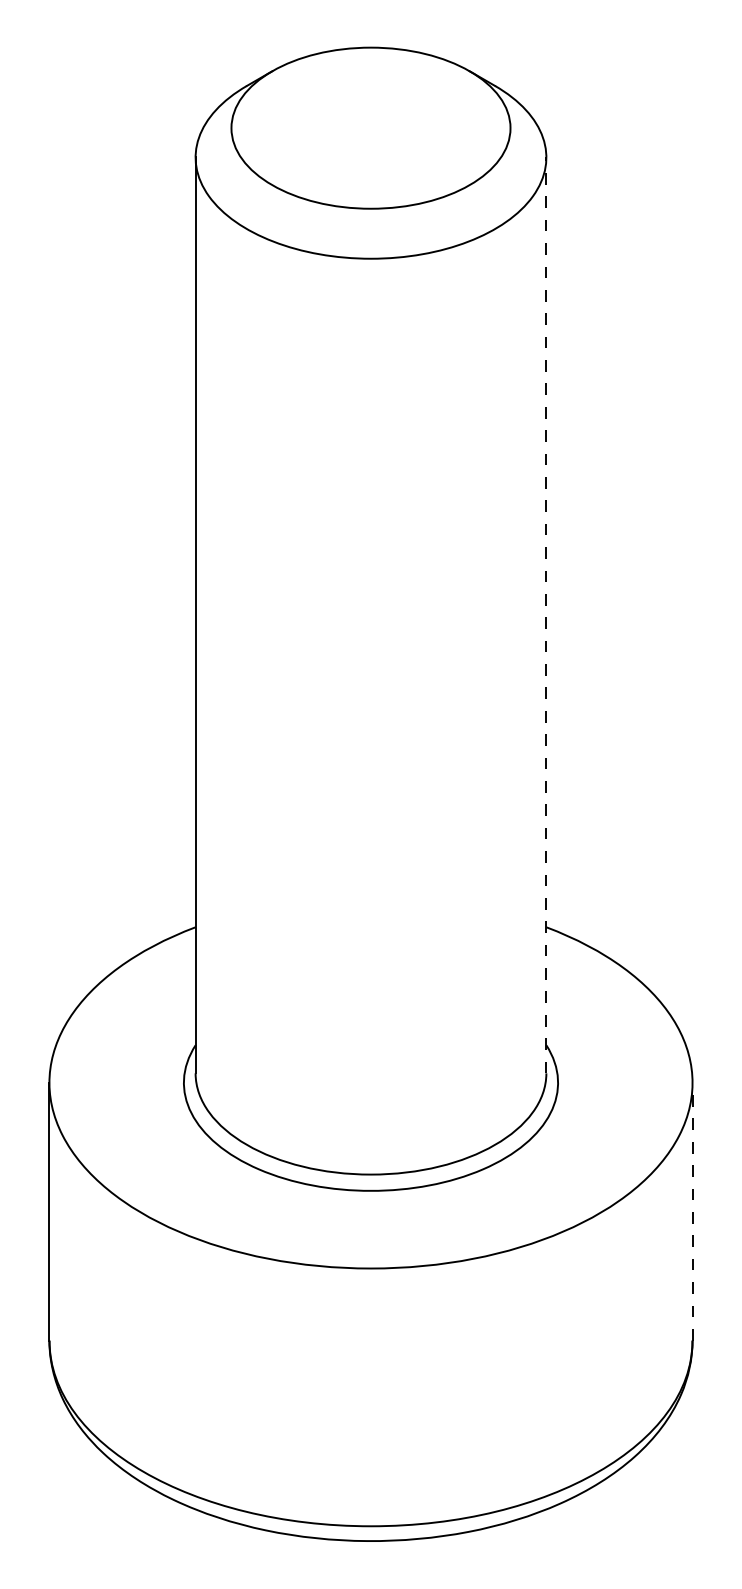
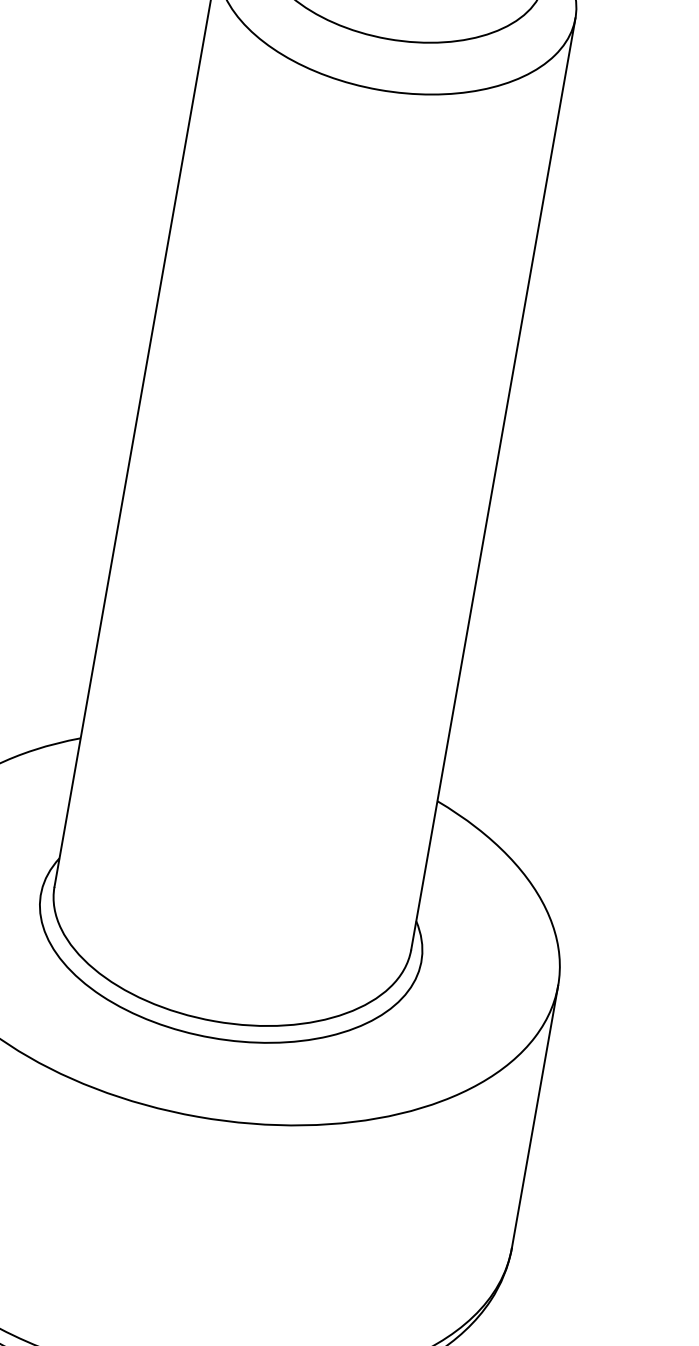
line: (546, 615) -> (493, 484), dashed -> solid
line: (692, 1211) -> (535, 1116), dashed -> solid

